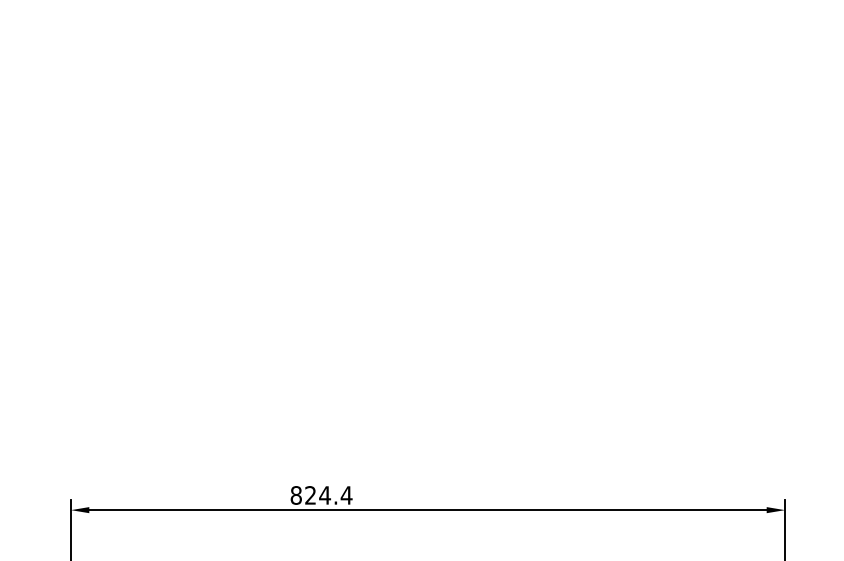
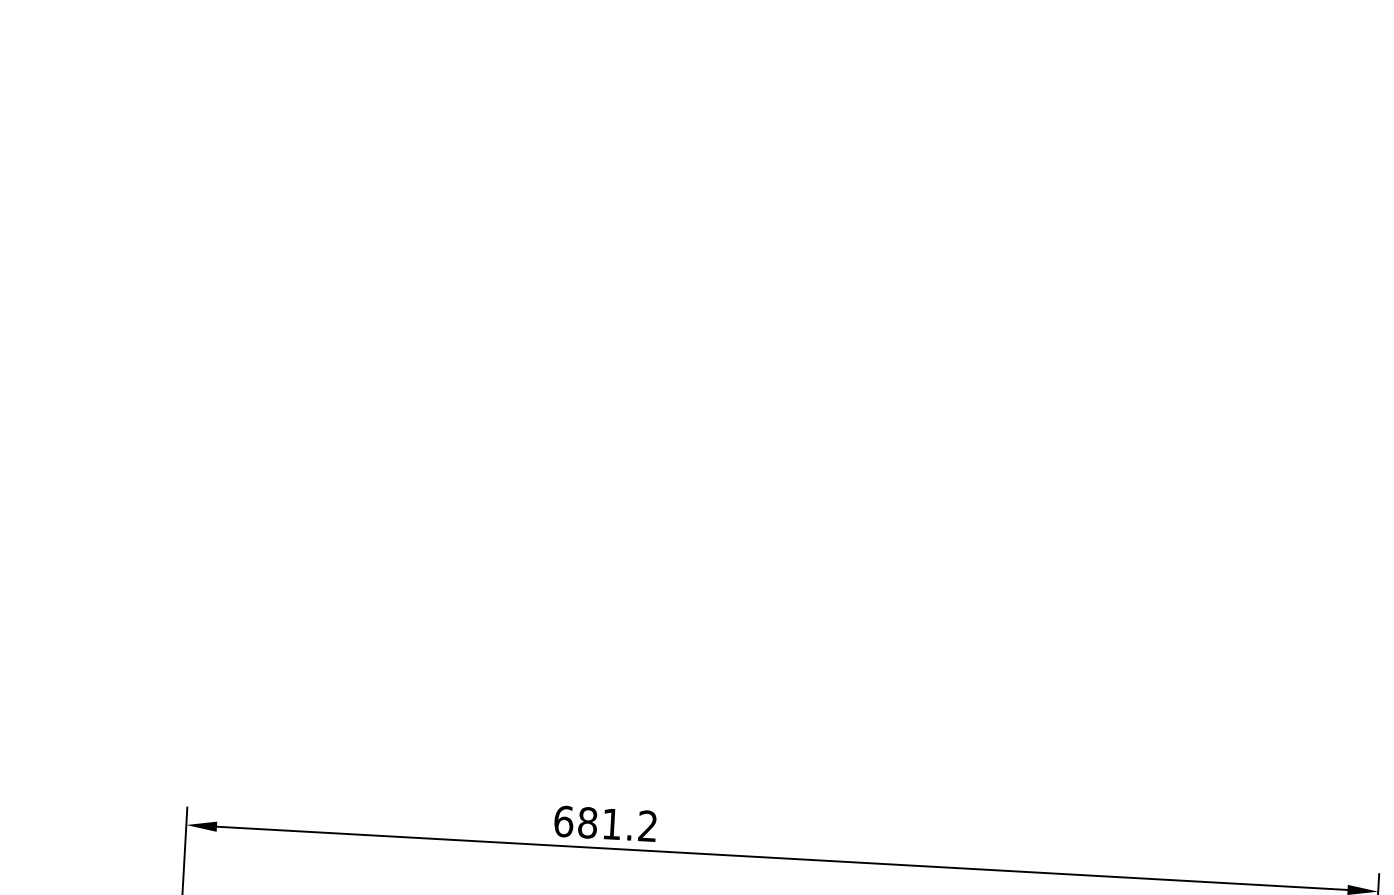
text: (321, 495) -> (605, 823), 824.4 -> 681.2

